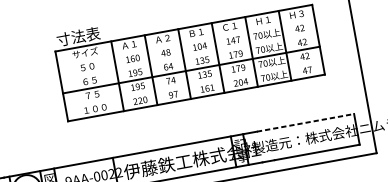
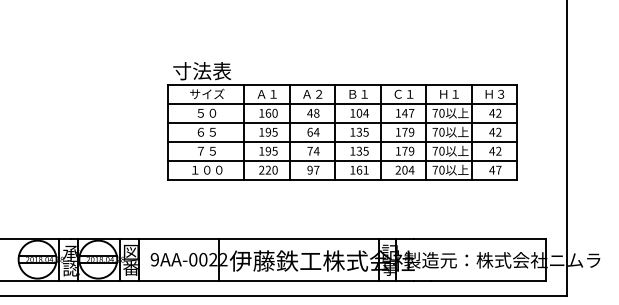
line: (186, 42) -> (342, 104), added
line: (188, 56) -> (342, 123), added
line: (193, 84) -> (342, 161), added
line: (305, 122) -> (480, 238), dashed -> solid

